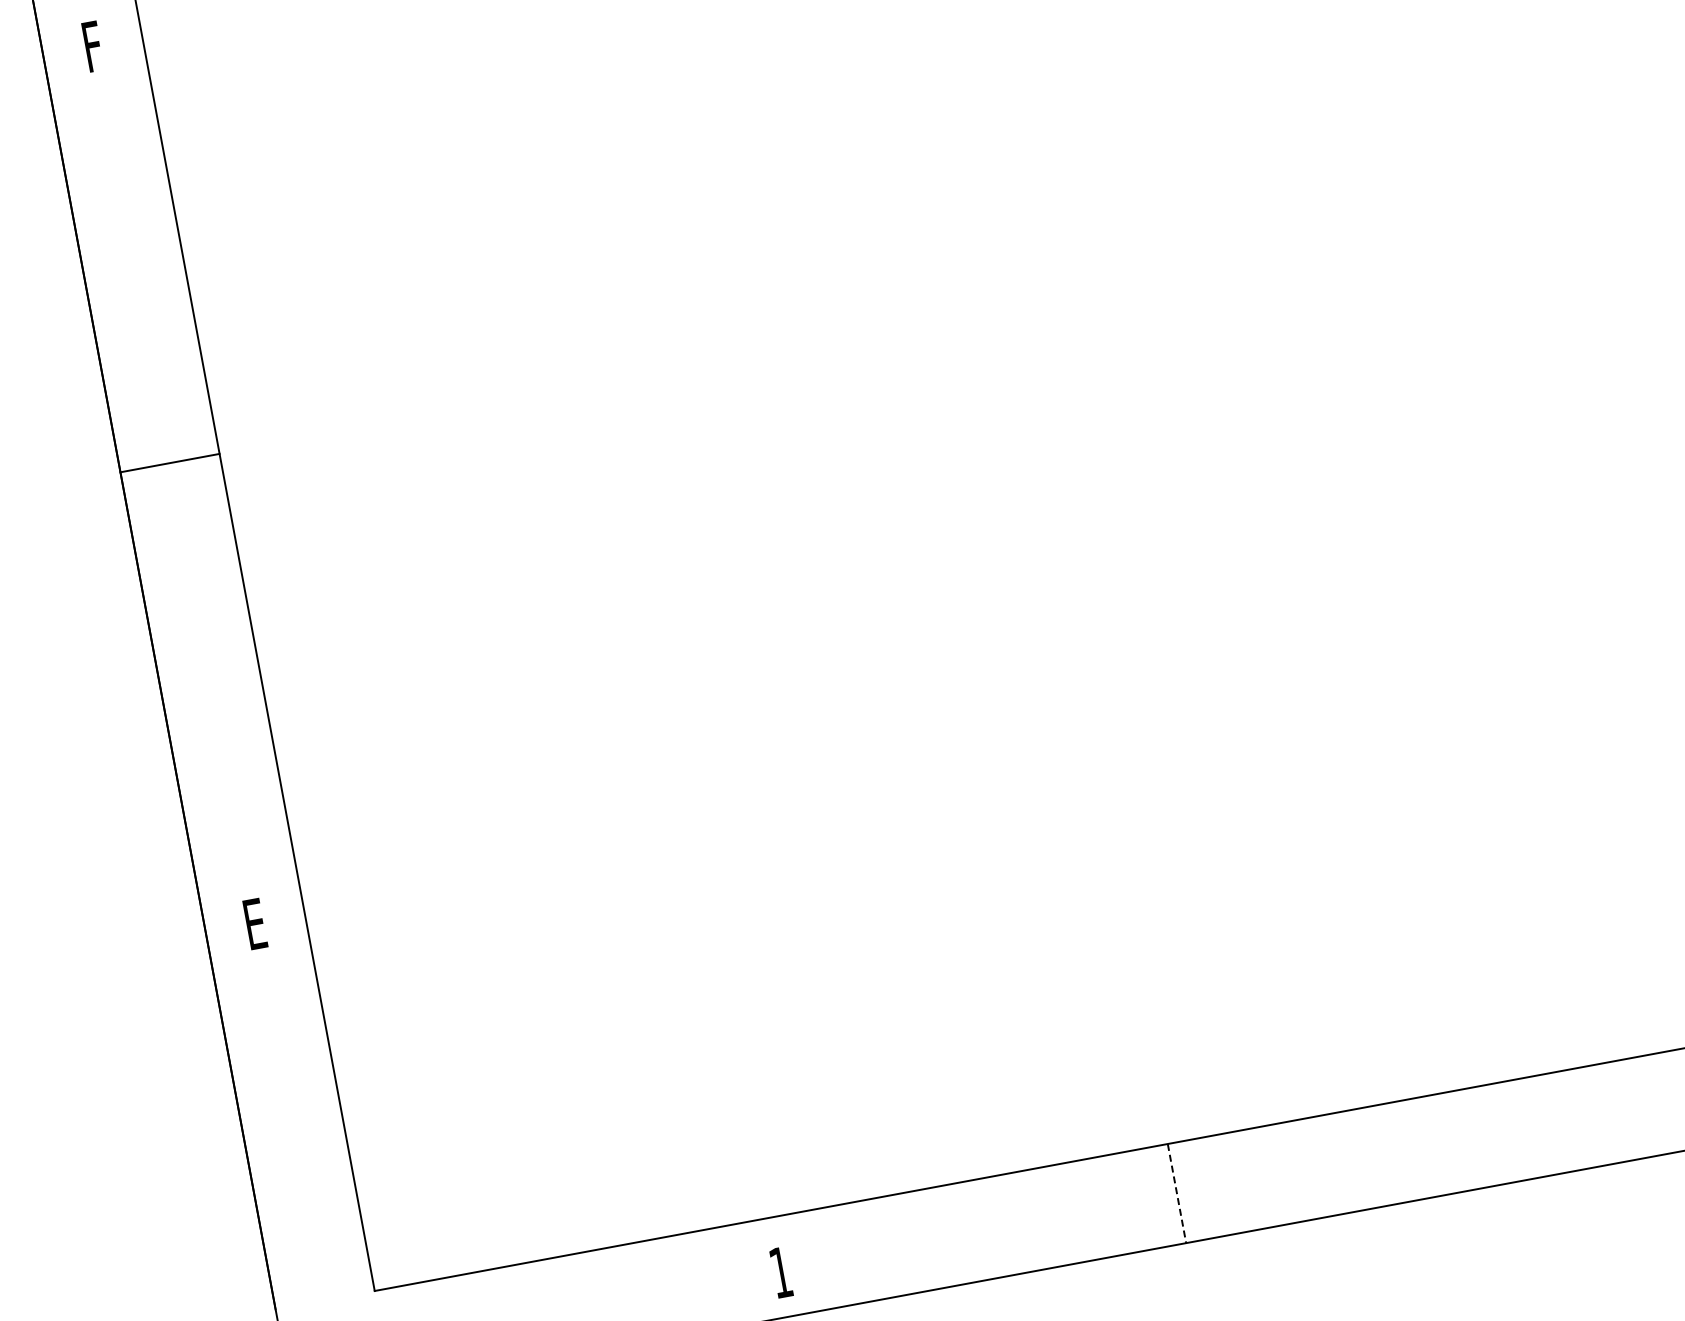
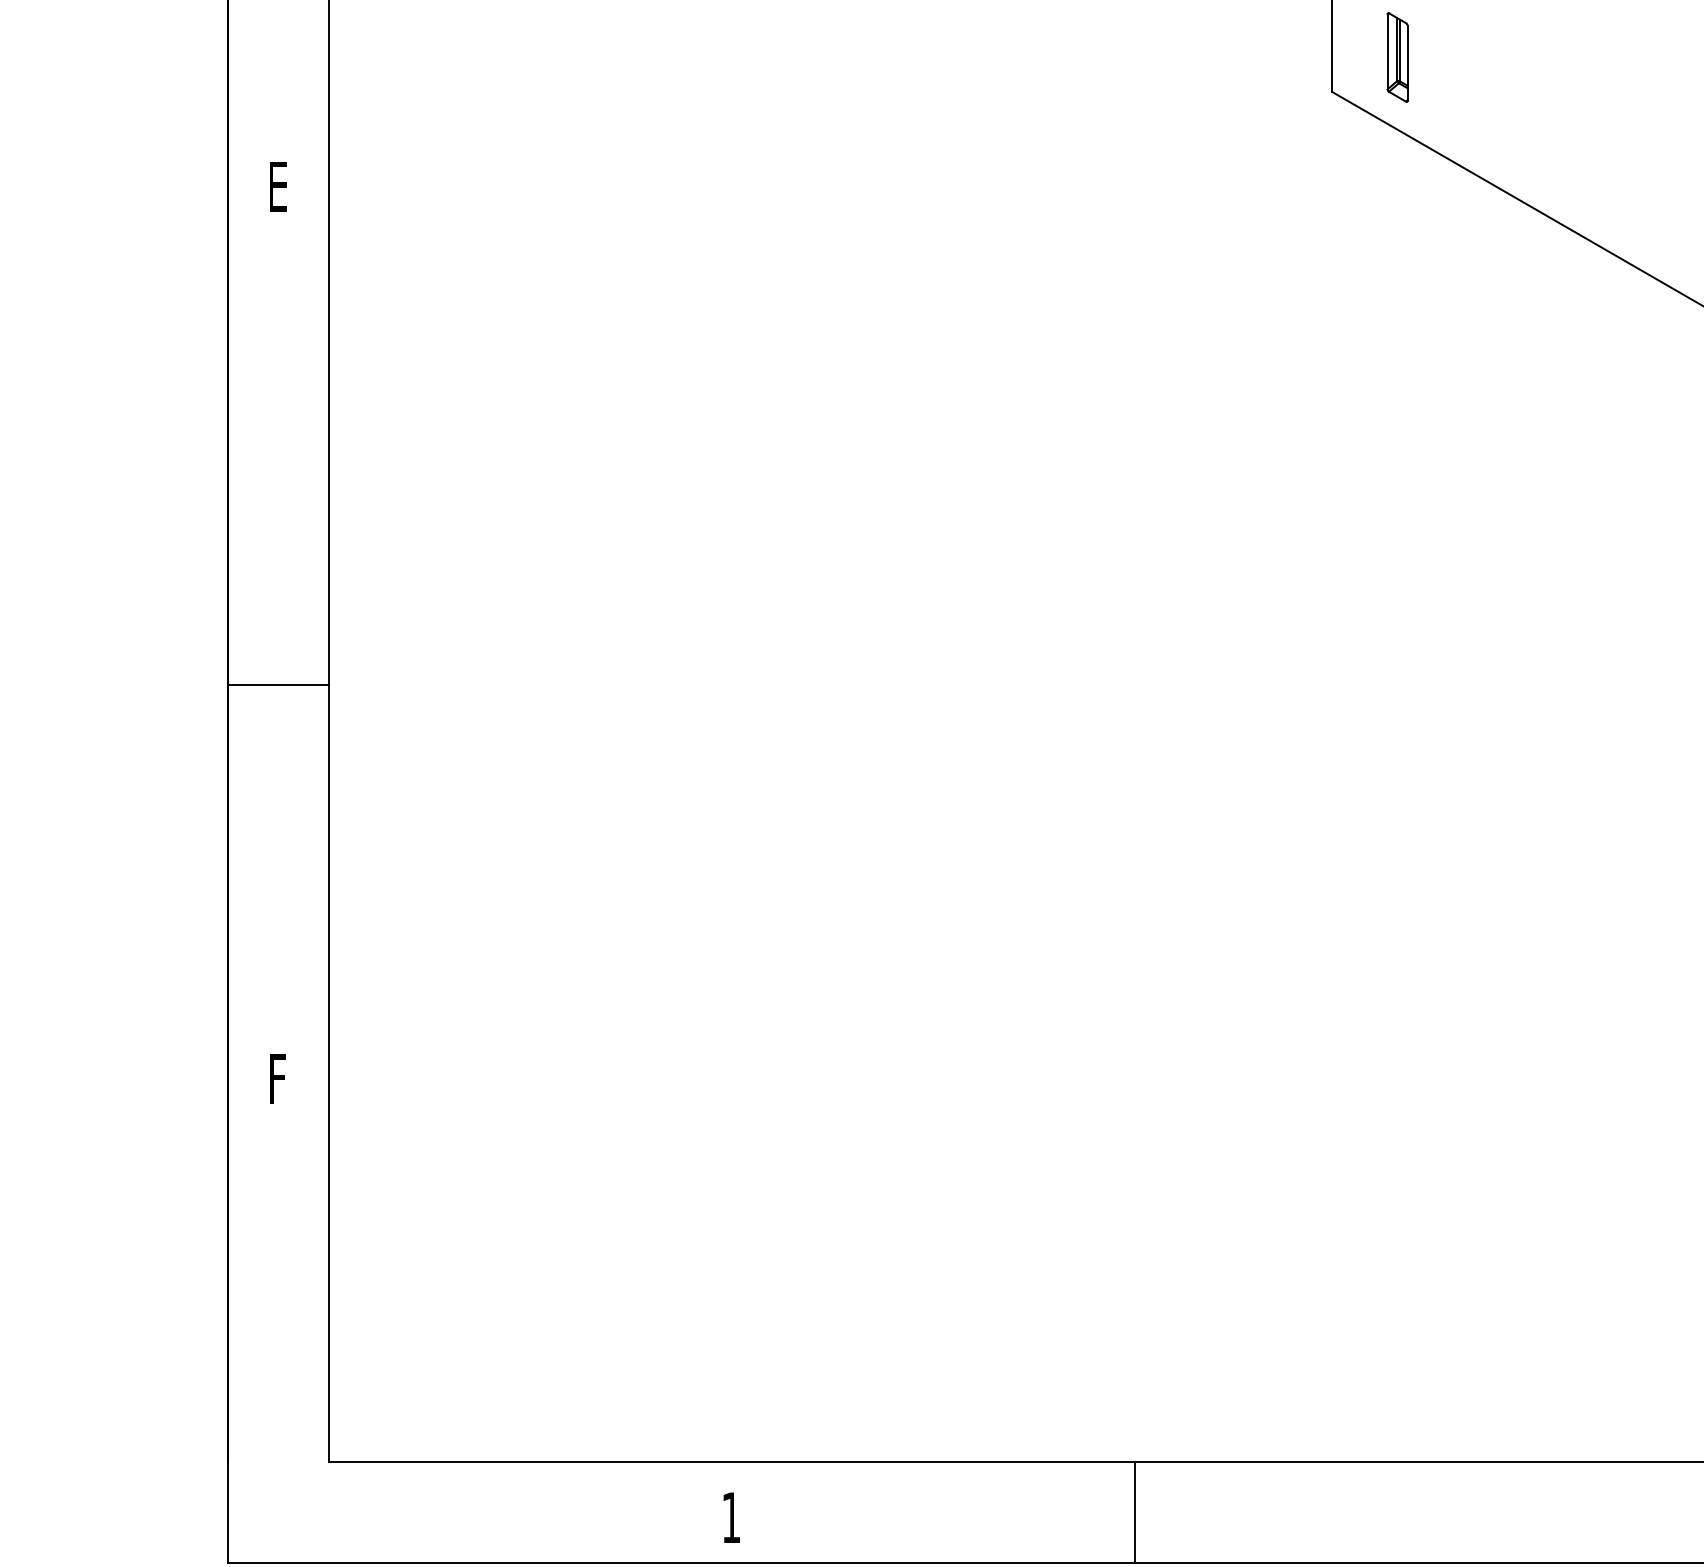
text: (93, 46) -> (278, 186), F -> E
line: (169, 463) -> (277, 685), moved
text: (254, 923) -> (277, 1078), E -> F
line: (1177, 1193) -> (1135, 1512), dashed -> solid

